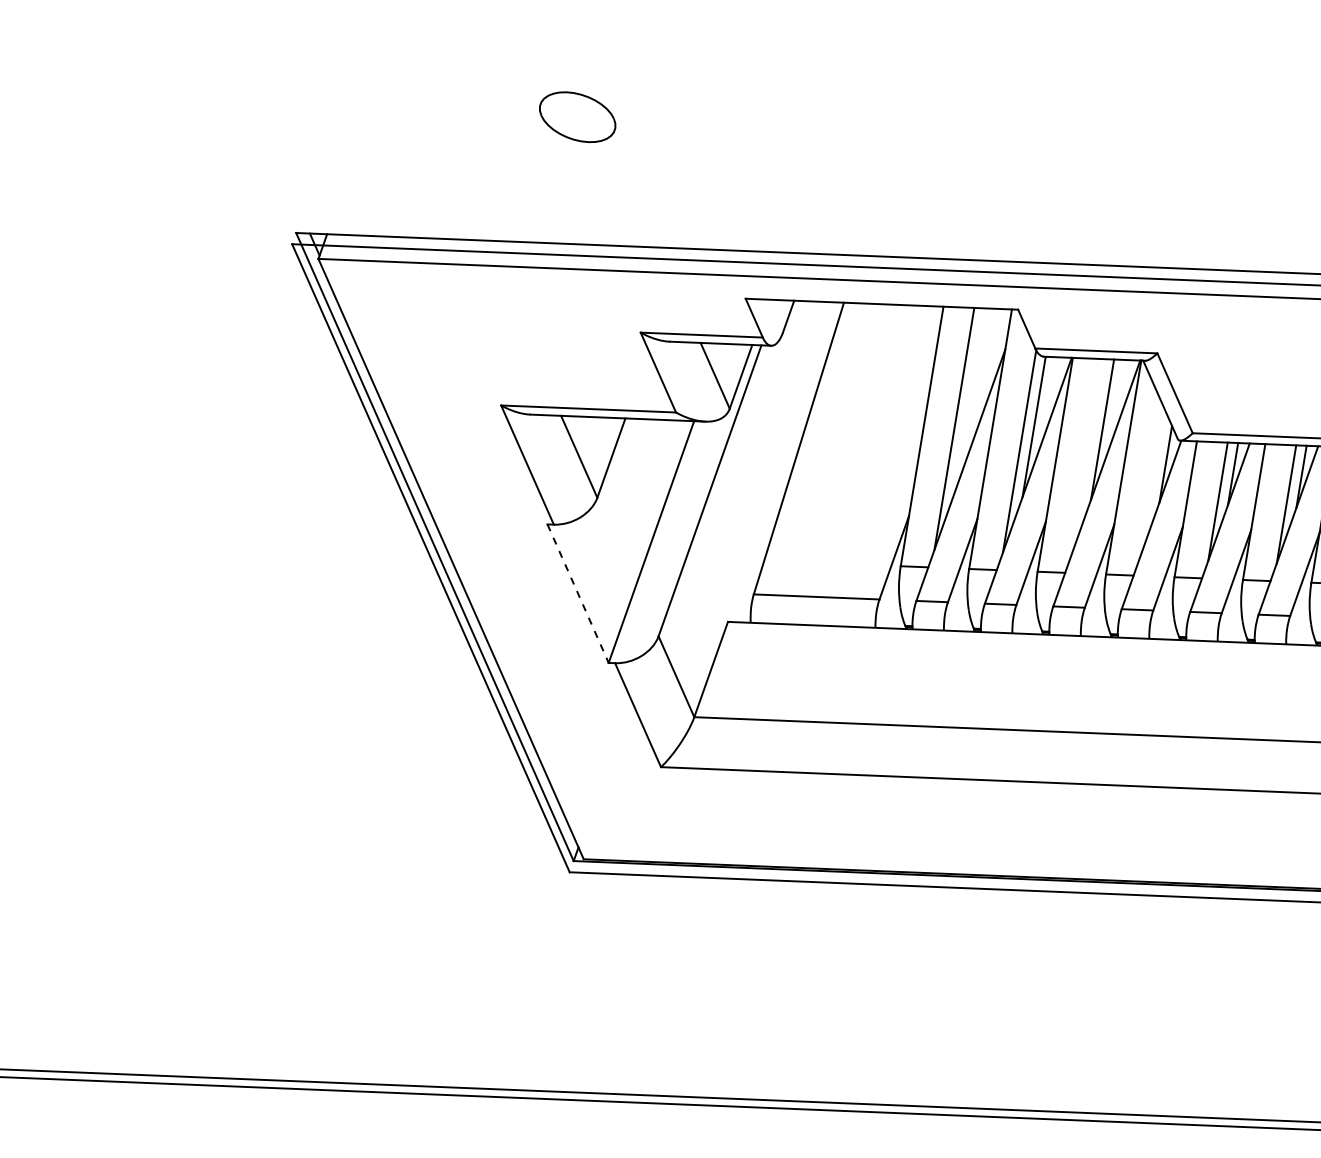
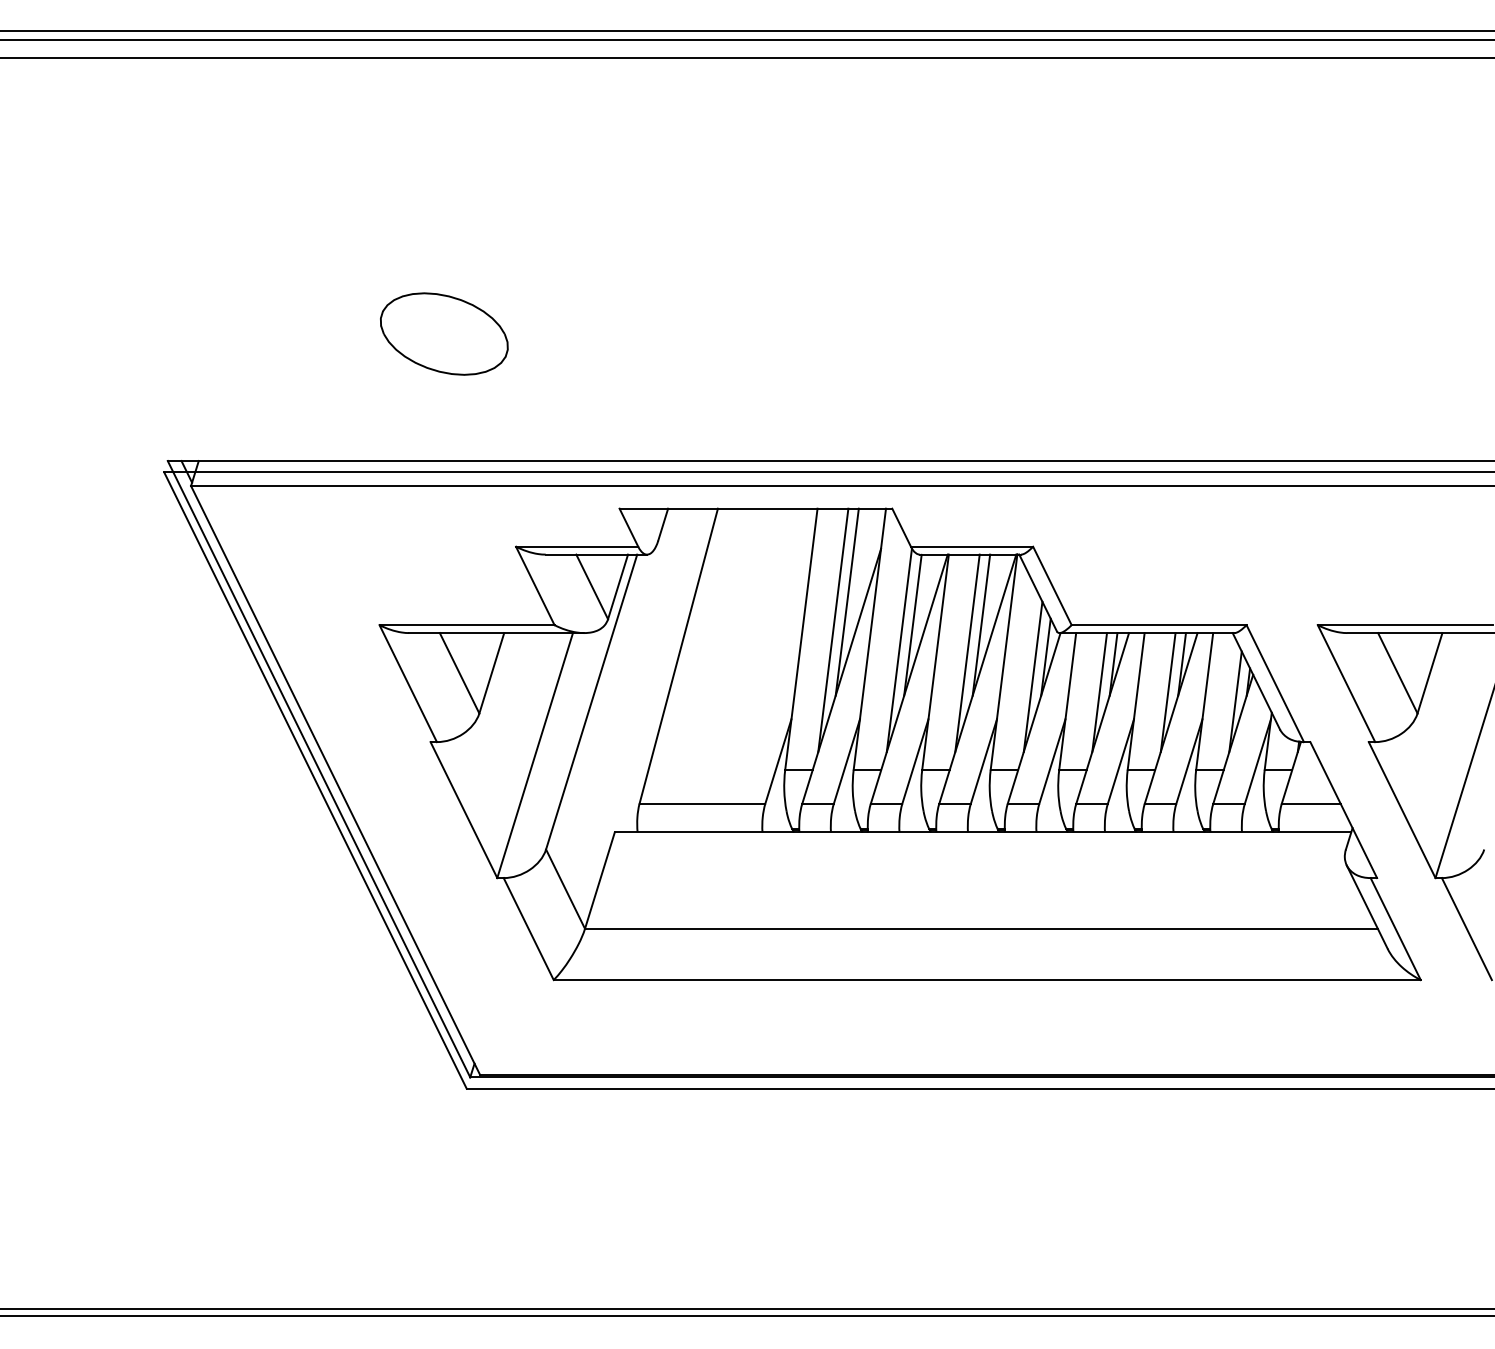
part: (577, 116) -> (444, 333), size x1.67
line: (968, 400) -> (846, 601), added
line: (1087, 457) -> (967, 653), added
line: (1151, 483) -> (1032, 676), added
line: (577, 594) -> (463, 810), dashed -> solid

